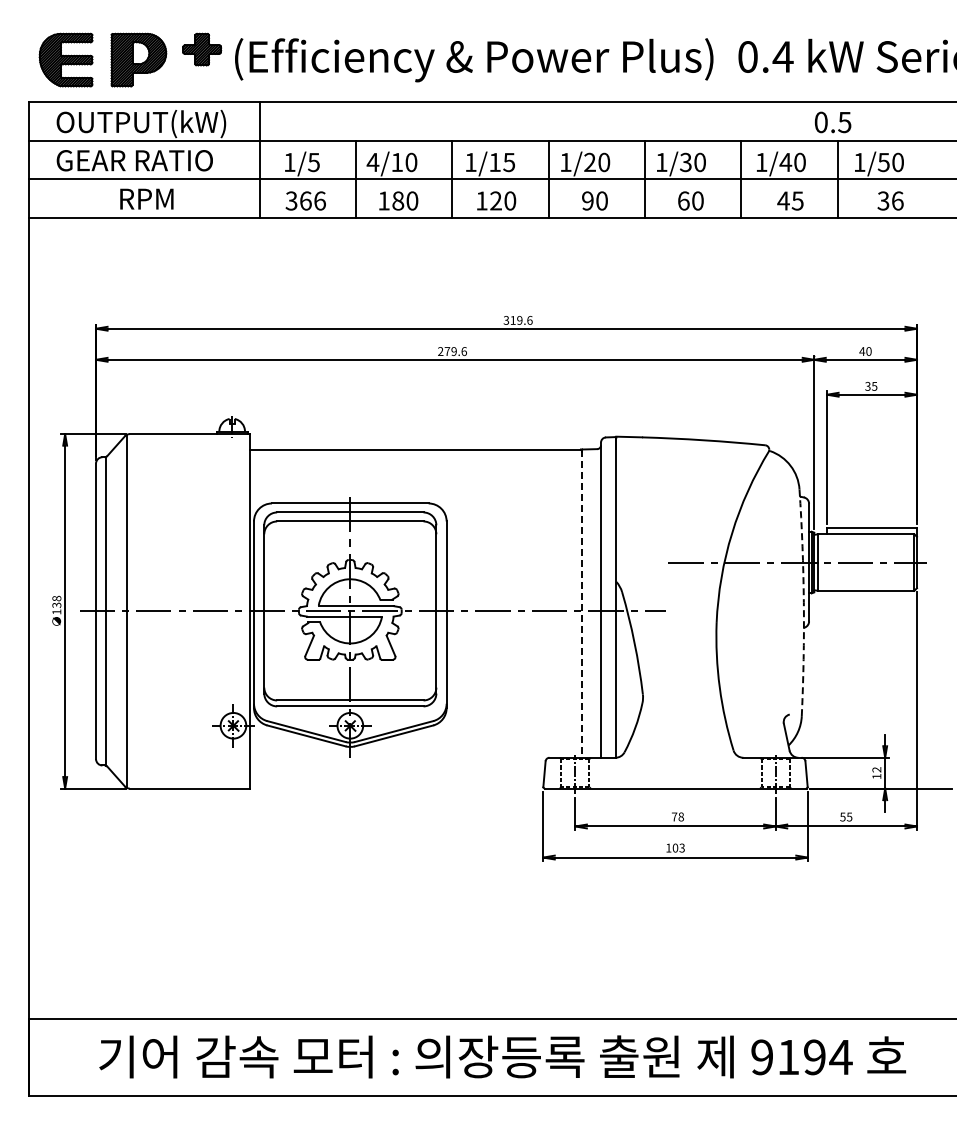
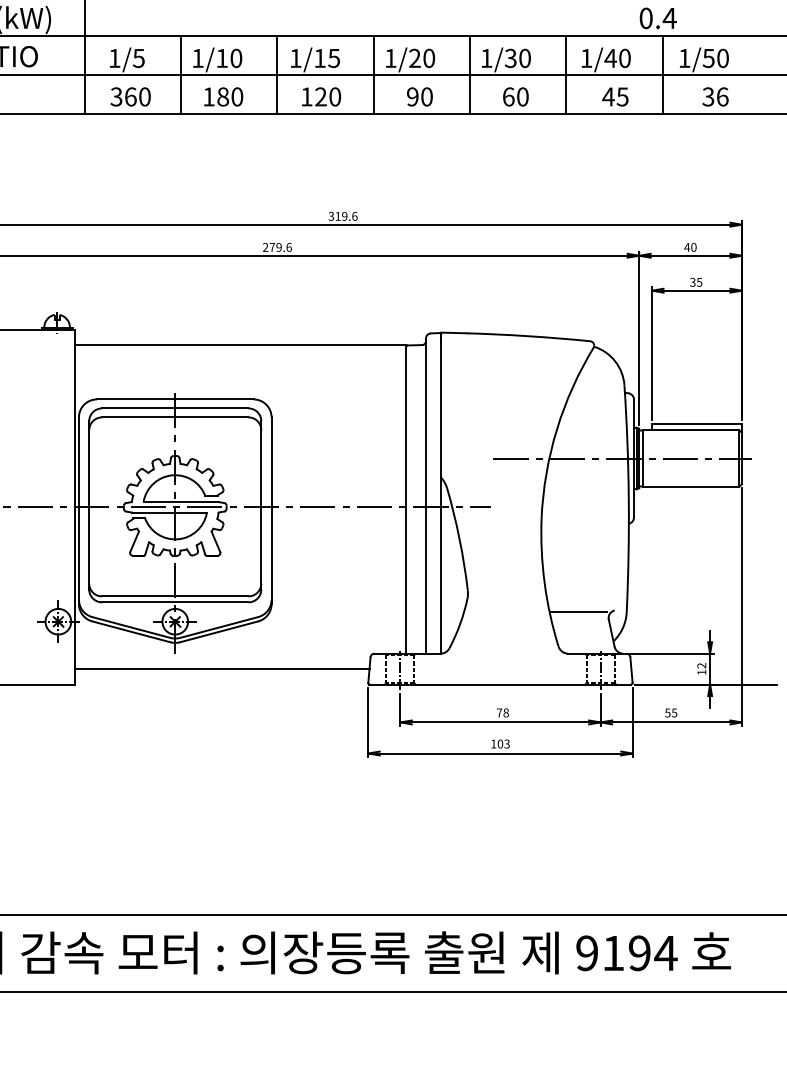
text: (844, 122) -> (669, 18), 0.5 -> 0.4
text: (372, 162) -> (197, 58), 4/10 -> 1/10
text: (319, 200) -> (144, 96), 366 -> 360
arc: (803, 602) -> (628, 498), dashed -> solid
line: (581, 604) -> (406, 500), dashed -> solid
line: (753, 716) -> (578, 612), added
line: (397, 773) -> (222, 669), added

